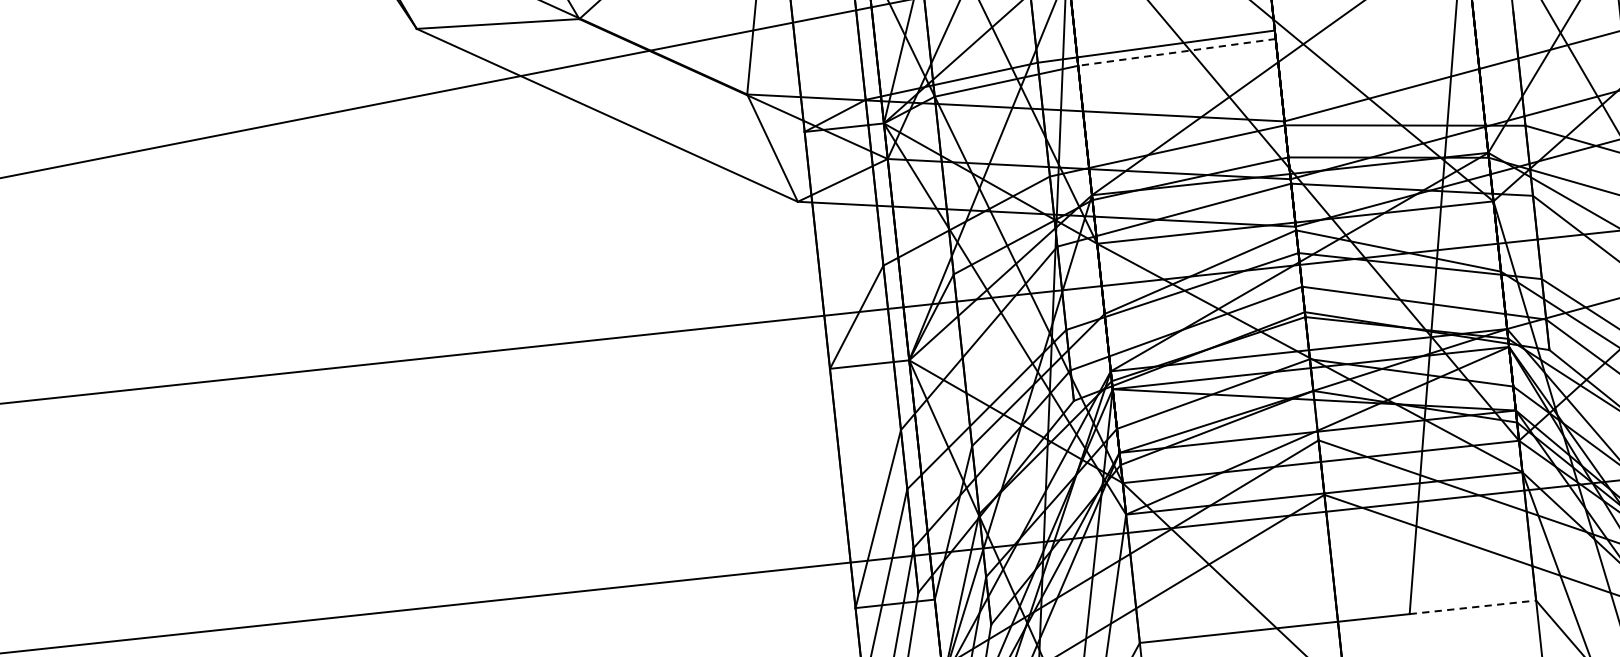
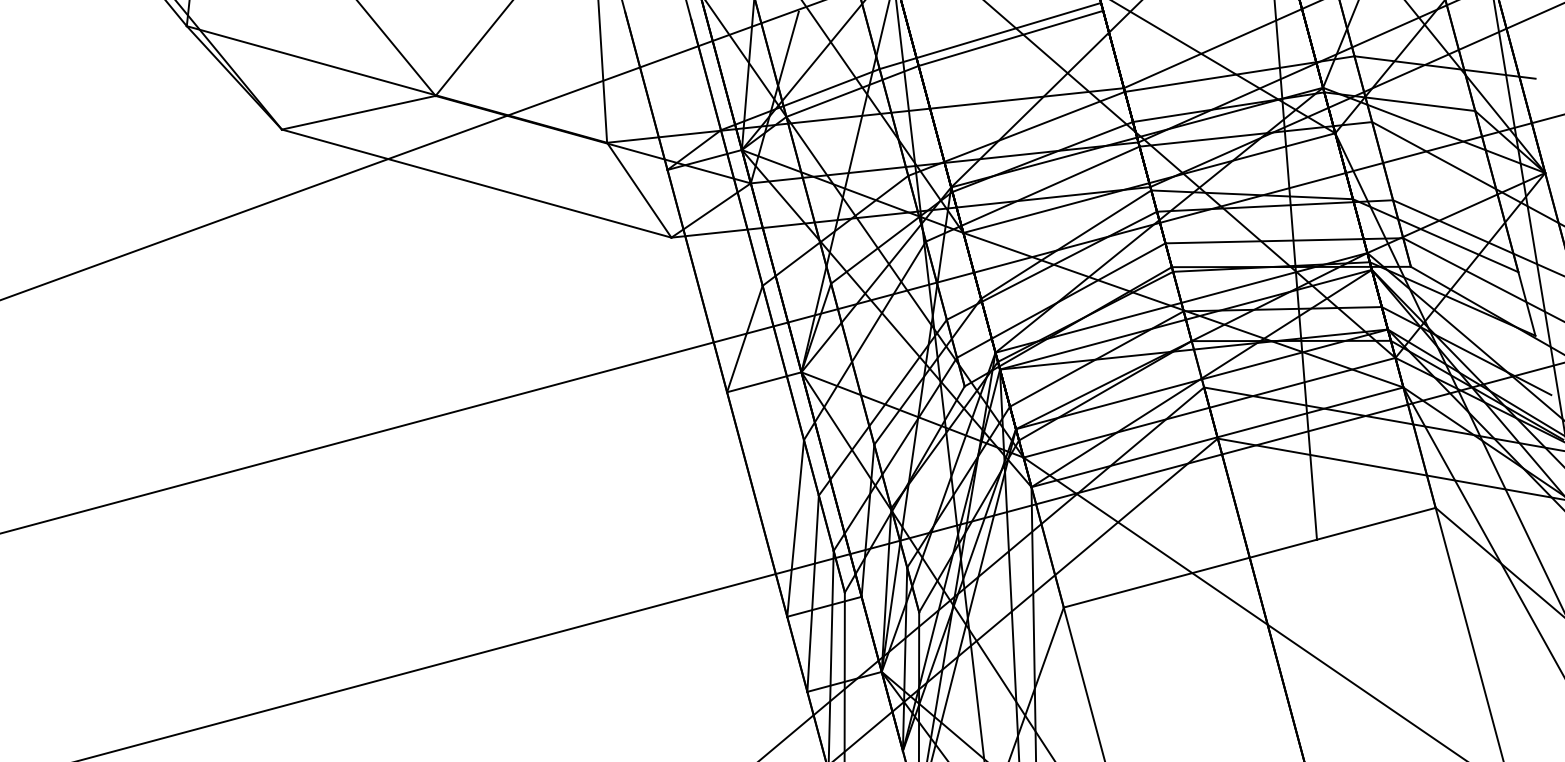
line: (1176, 52) -> (1010, 38), dashed -> solid
line: (1473, 607) -> (1376, 523), dashed -> solid

